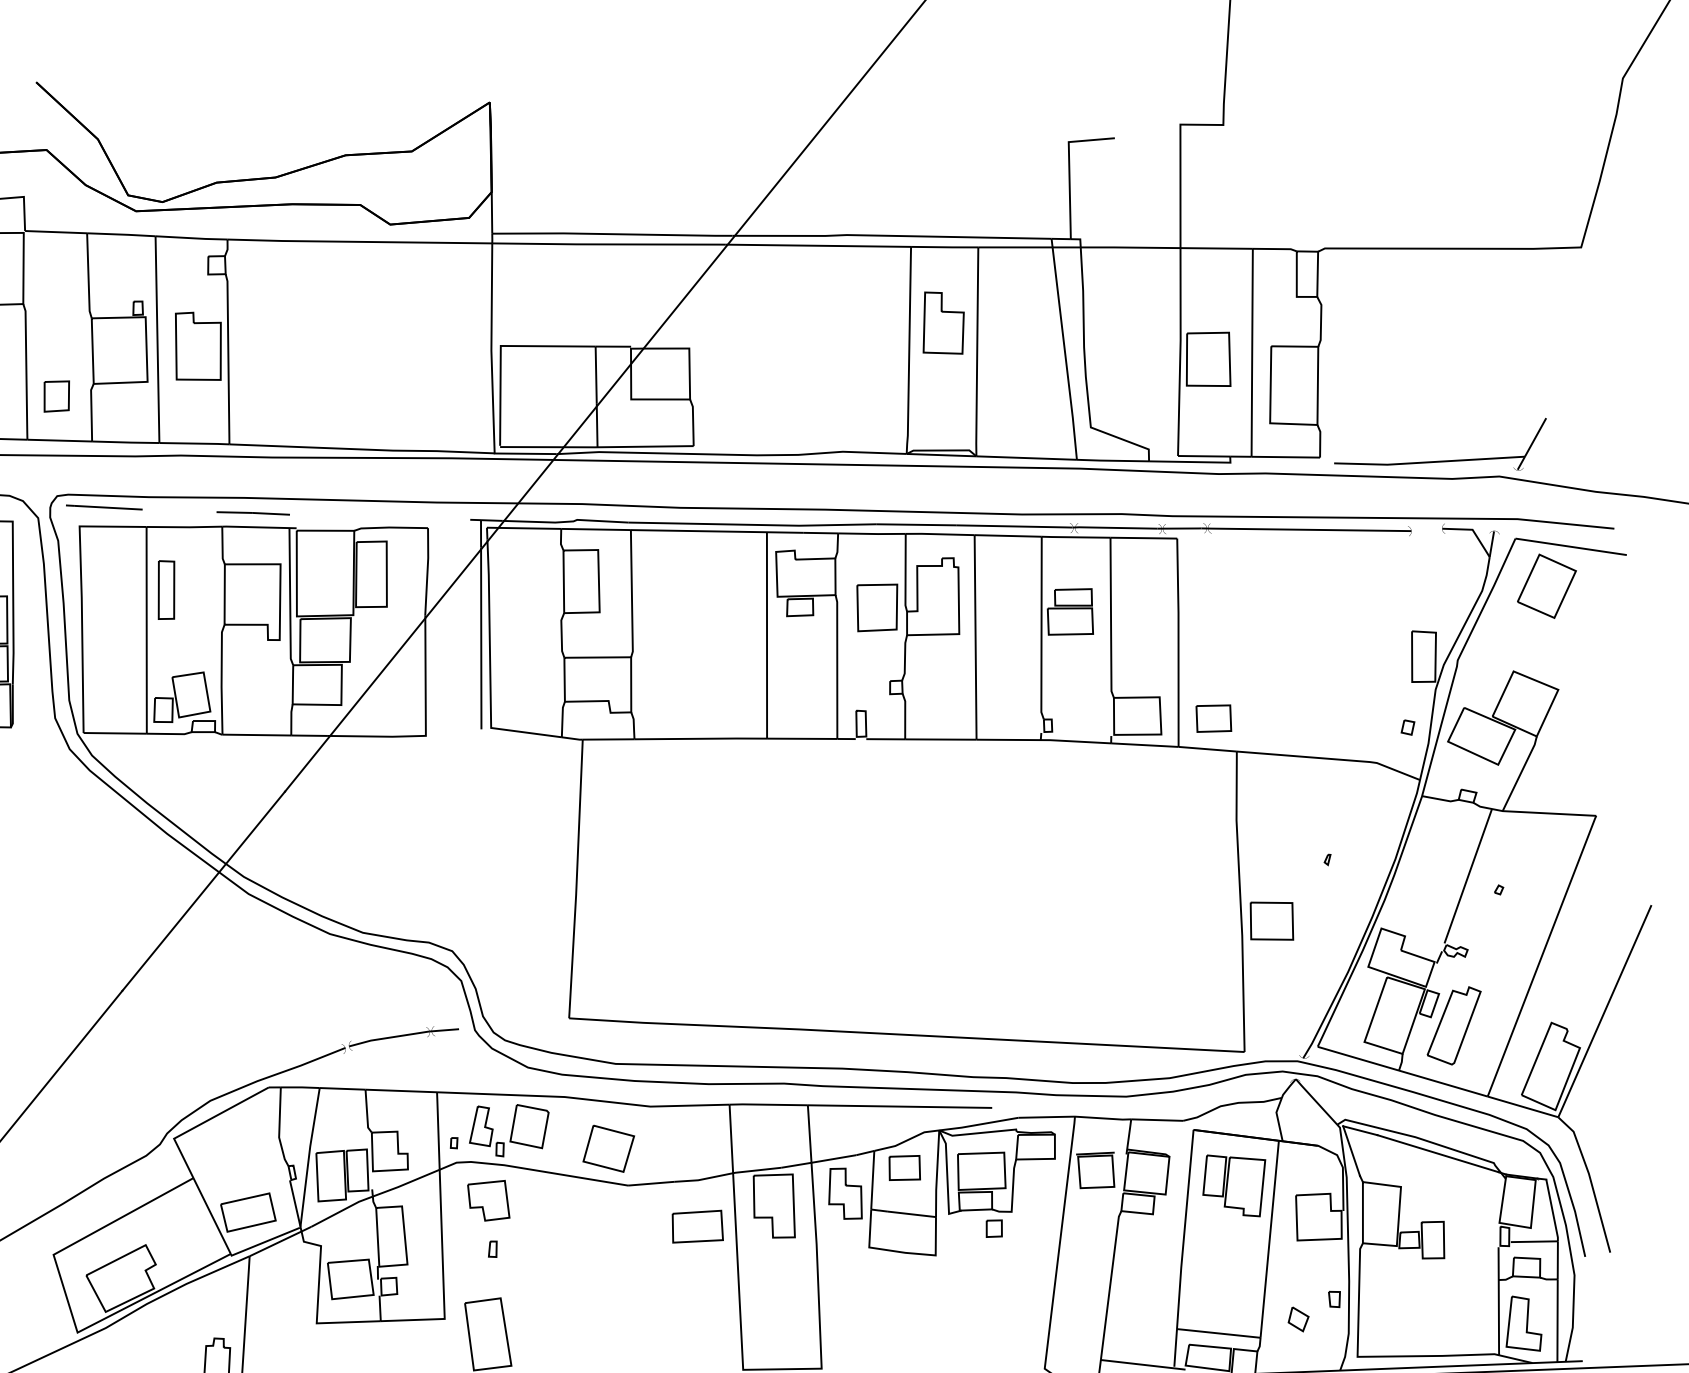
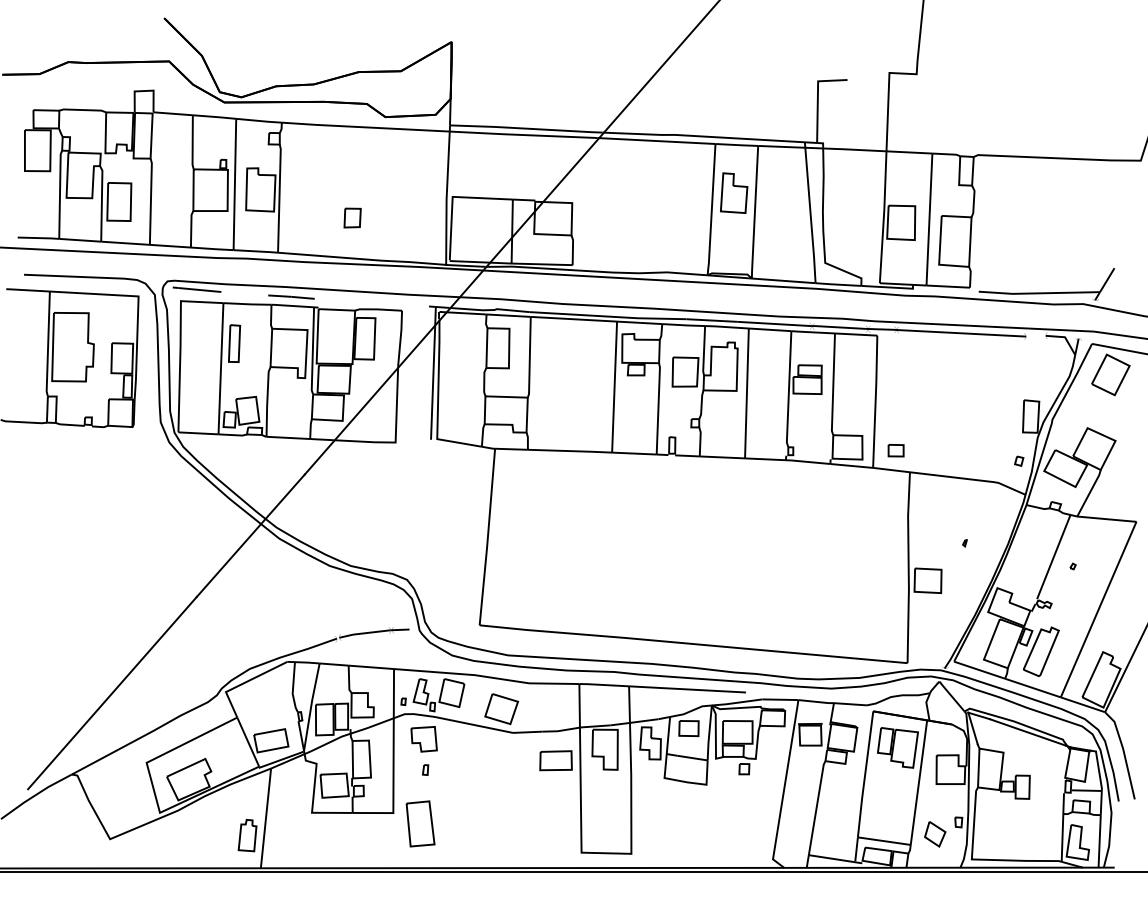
part: (56, 395) -> (352, 217), moved
part: (1212, 718) -> (895, 450), size x0.7
part: (1298, 1318) -> (935, 833), size x1.6

